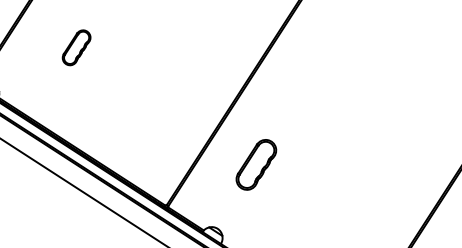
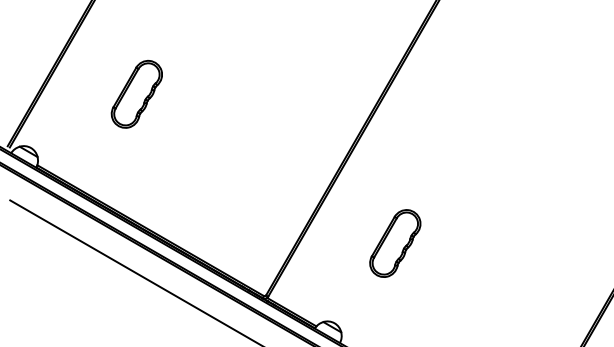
part: (76, 47) -> (136, 94), size x1.43
part: (256, 164) -> (395, 243), moved

